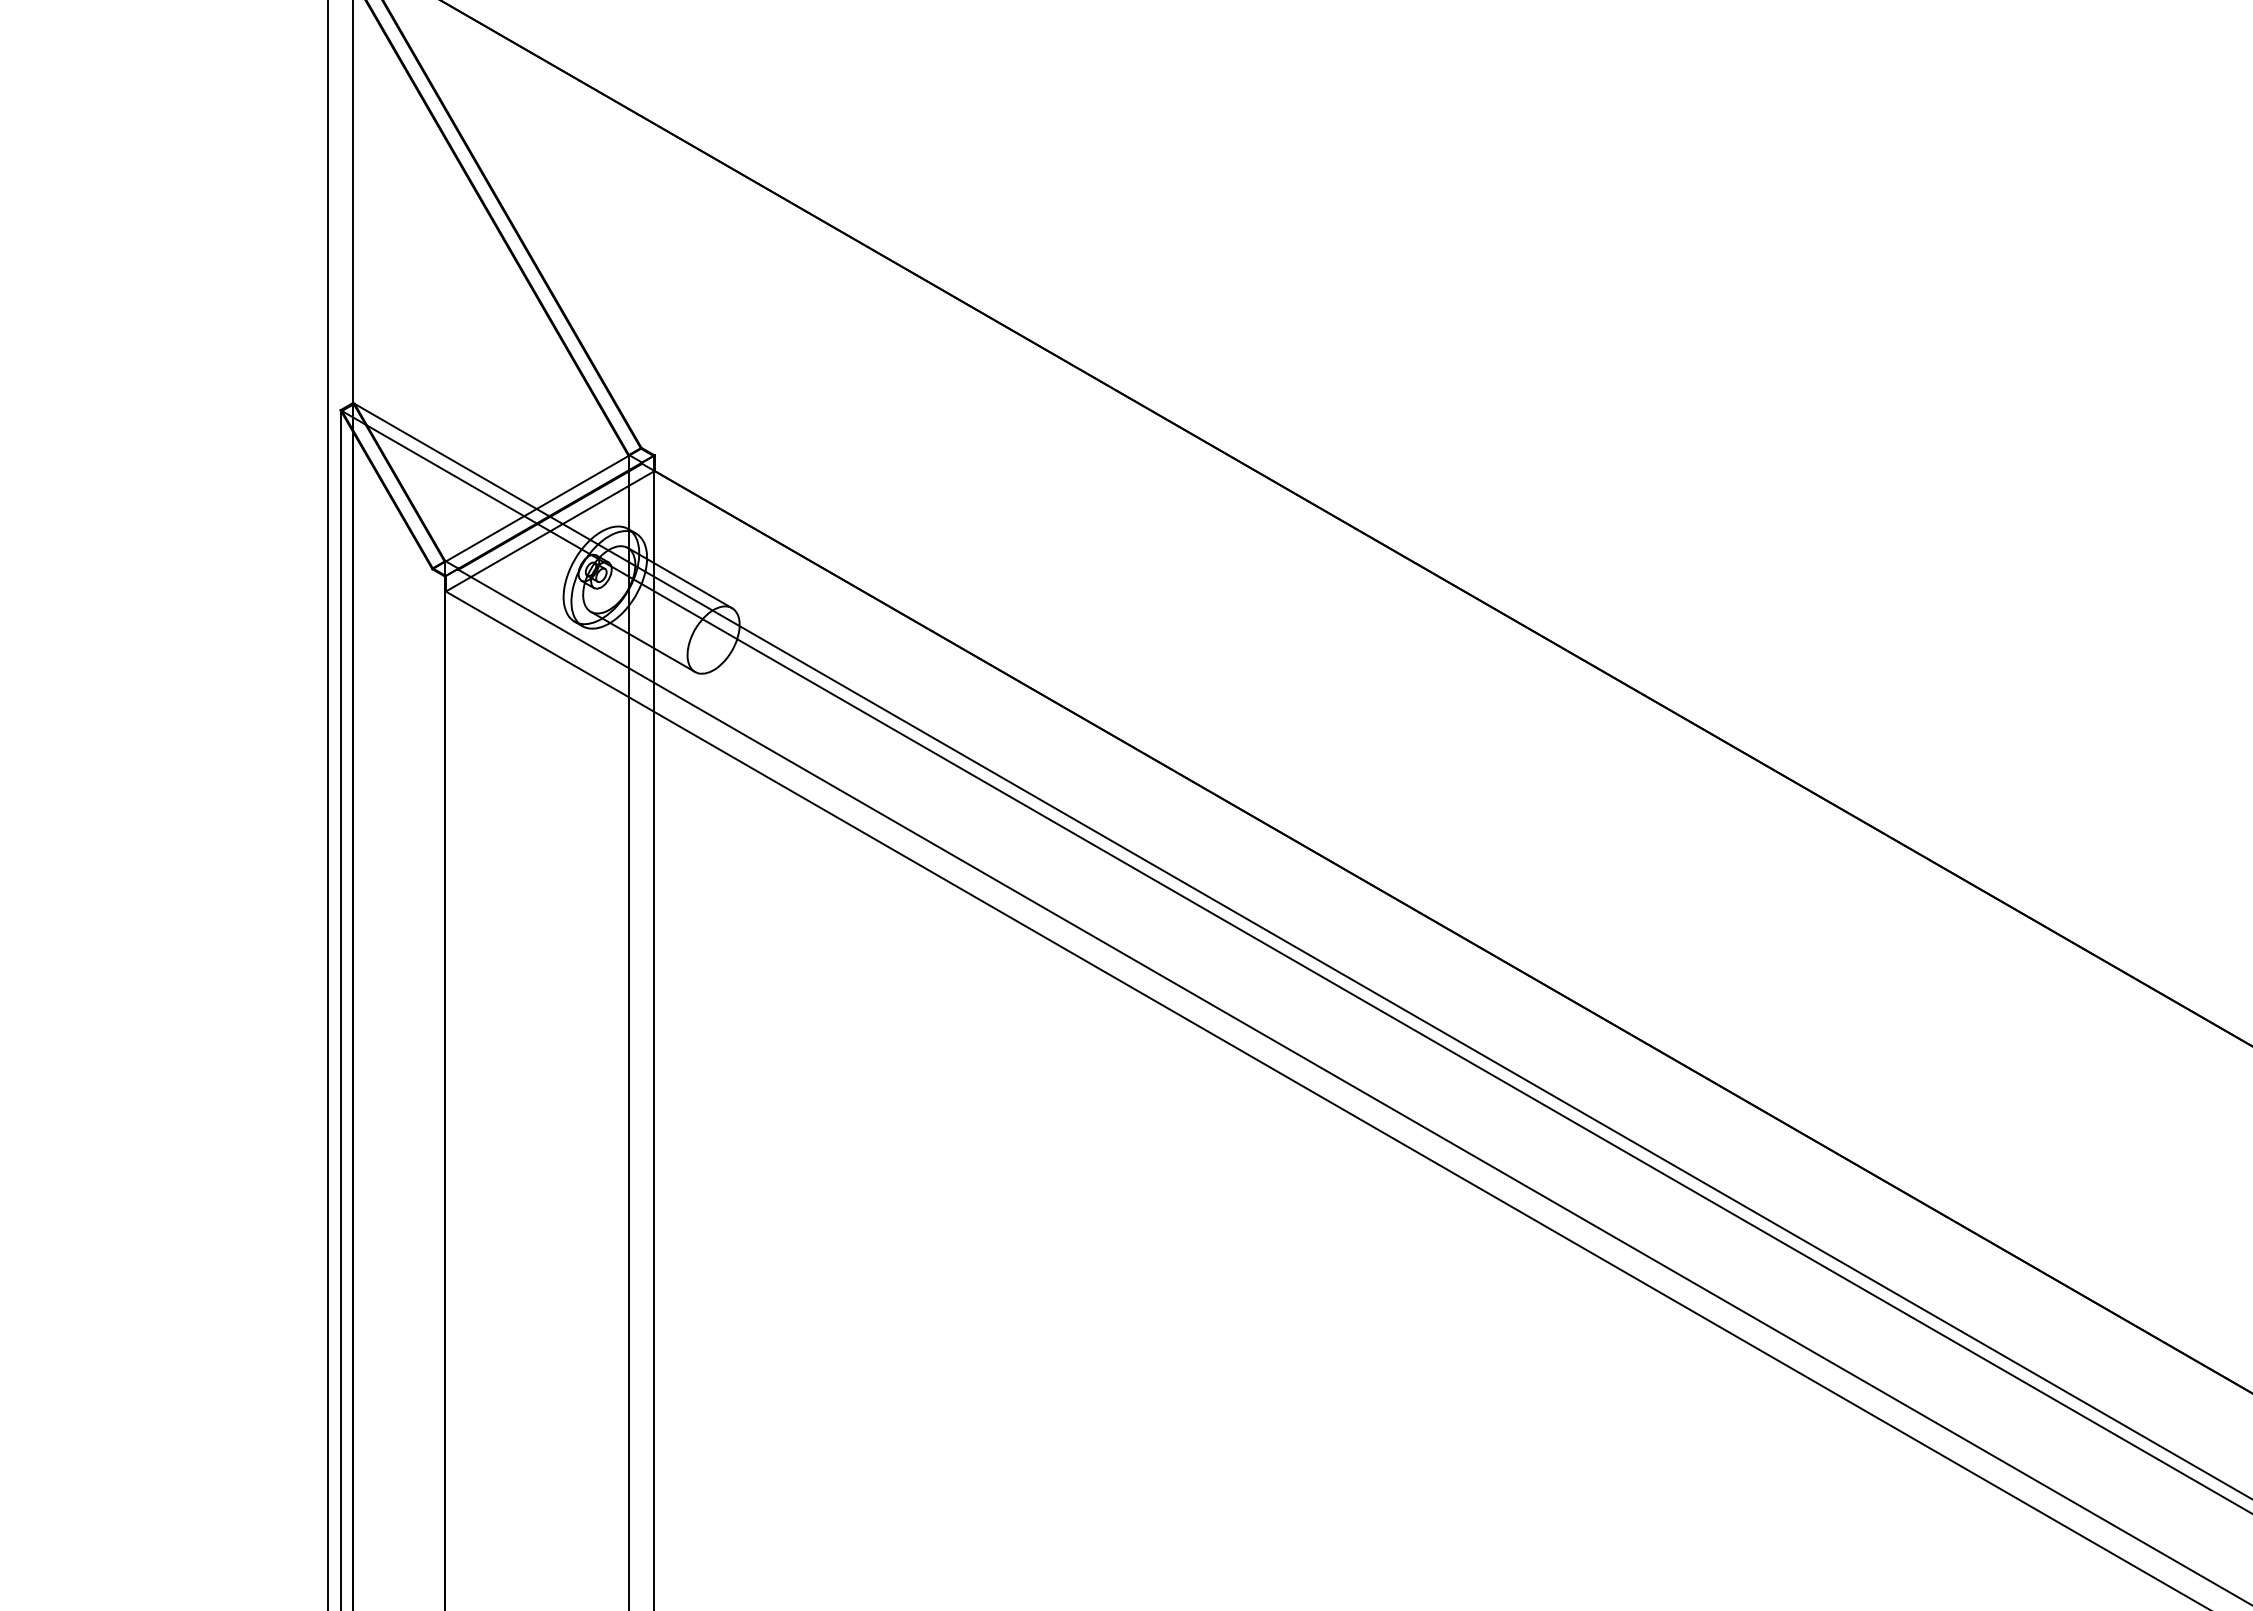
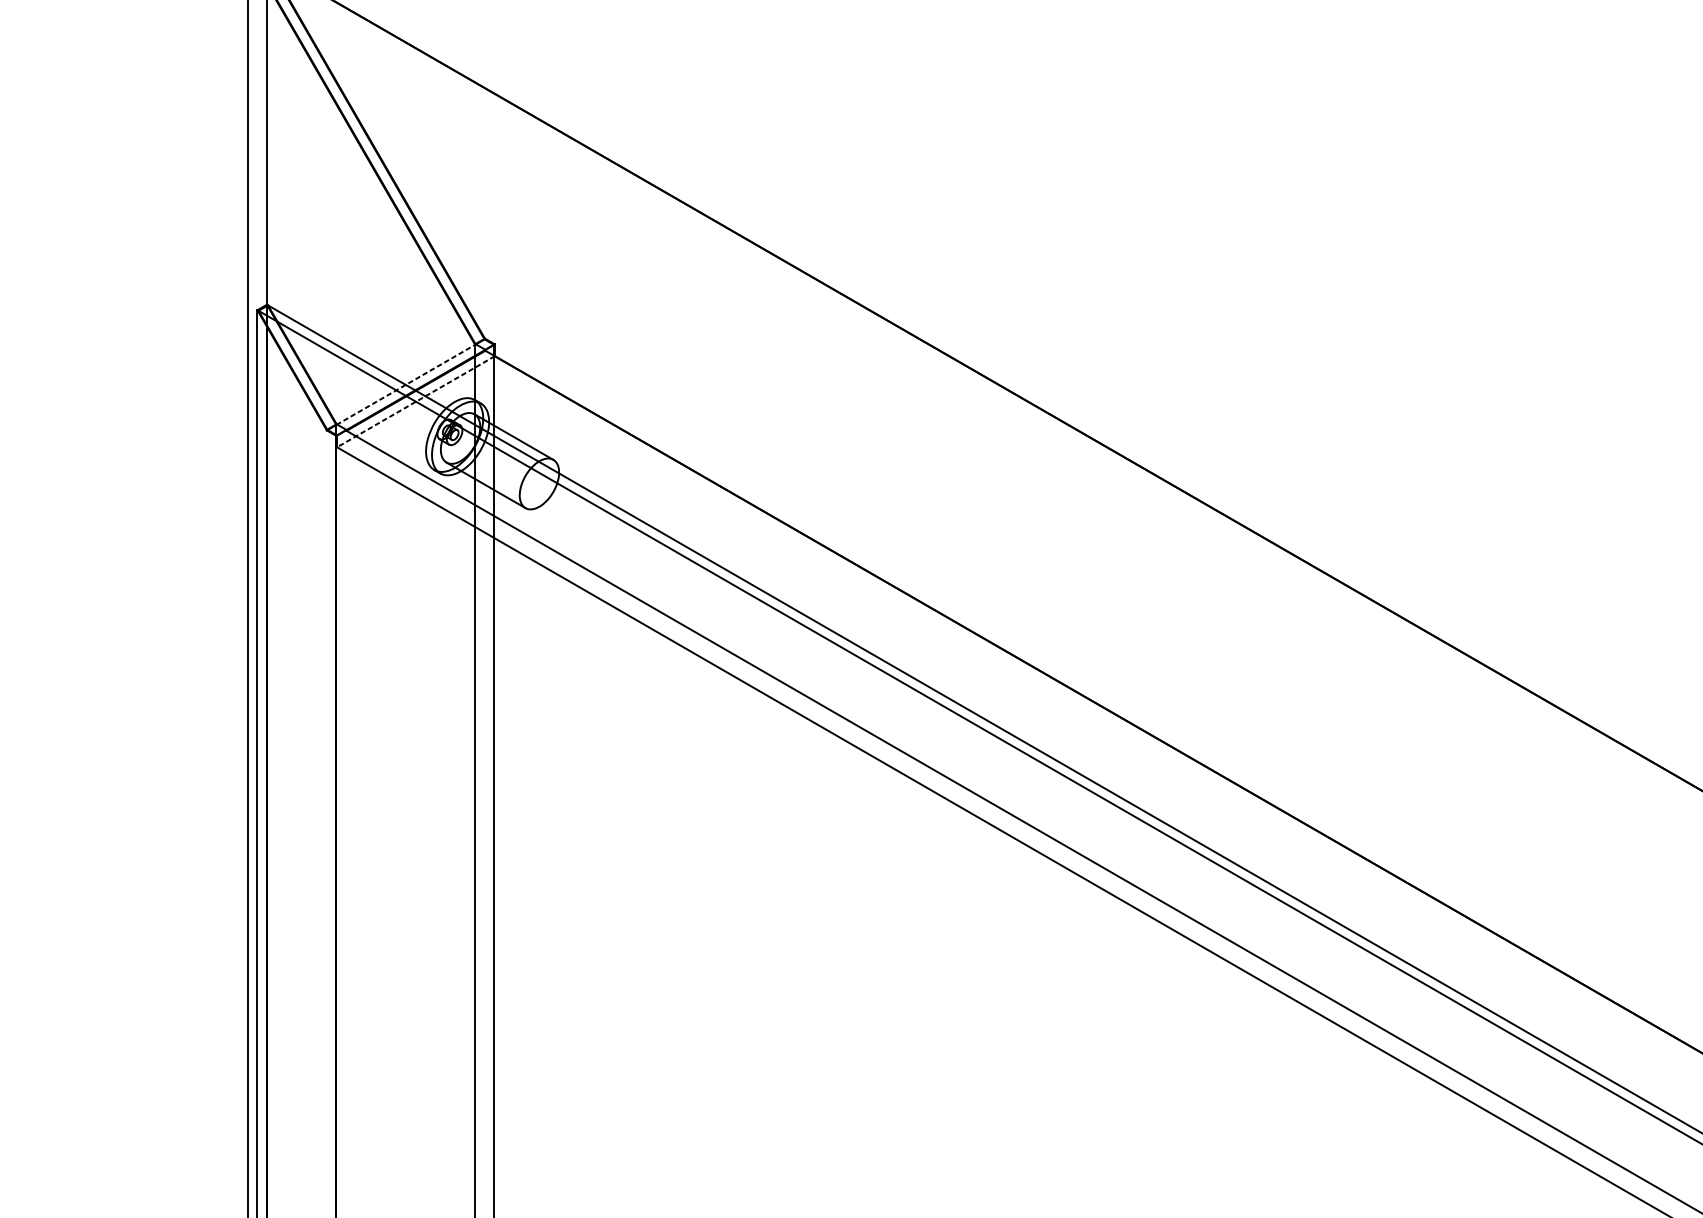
line: (537, 508) -> (406, 384), solid -> dashed
line: (550, 531) -> (416, 401), solid -> dashed

